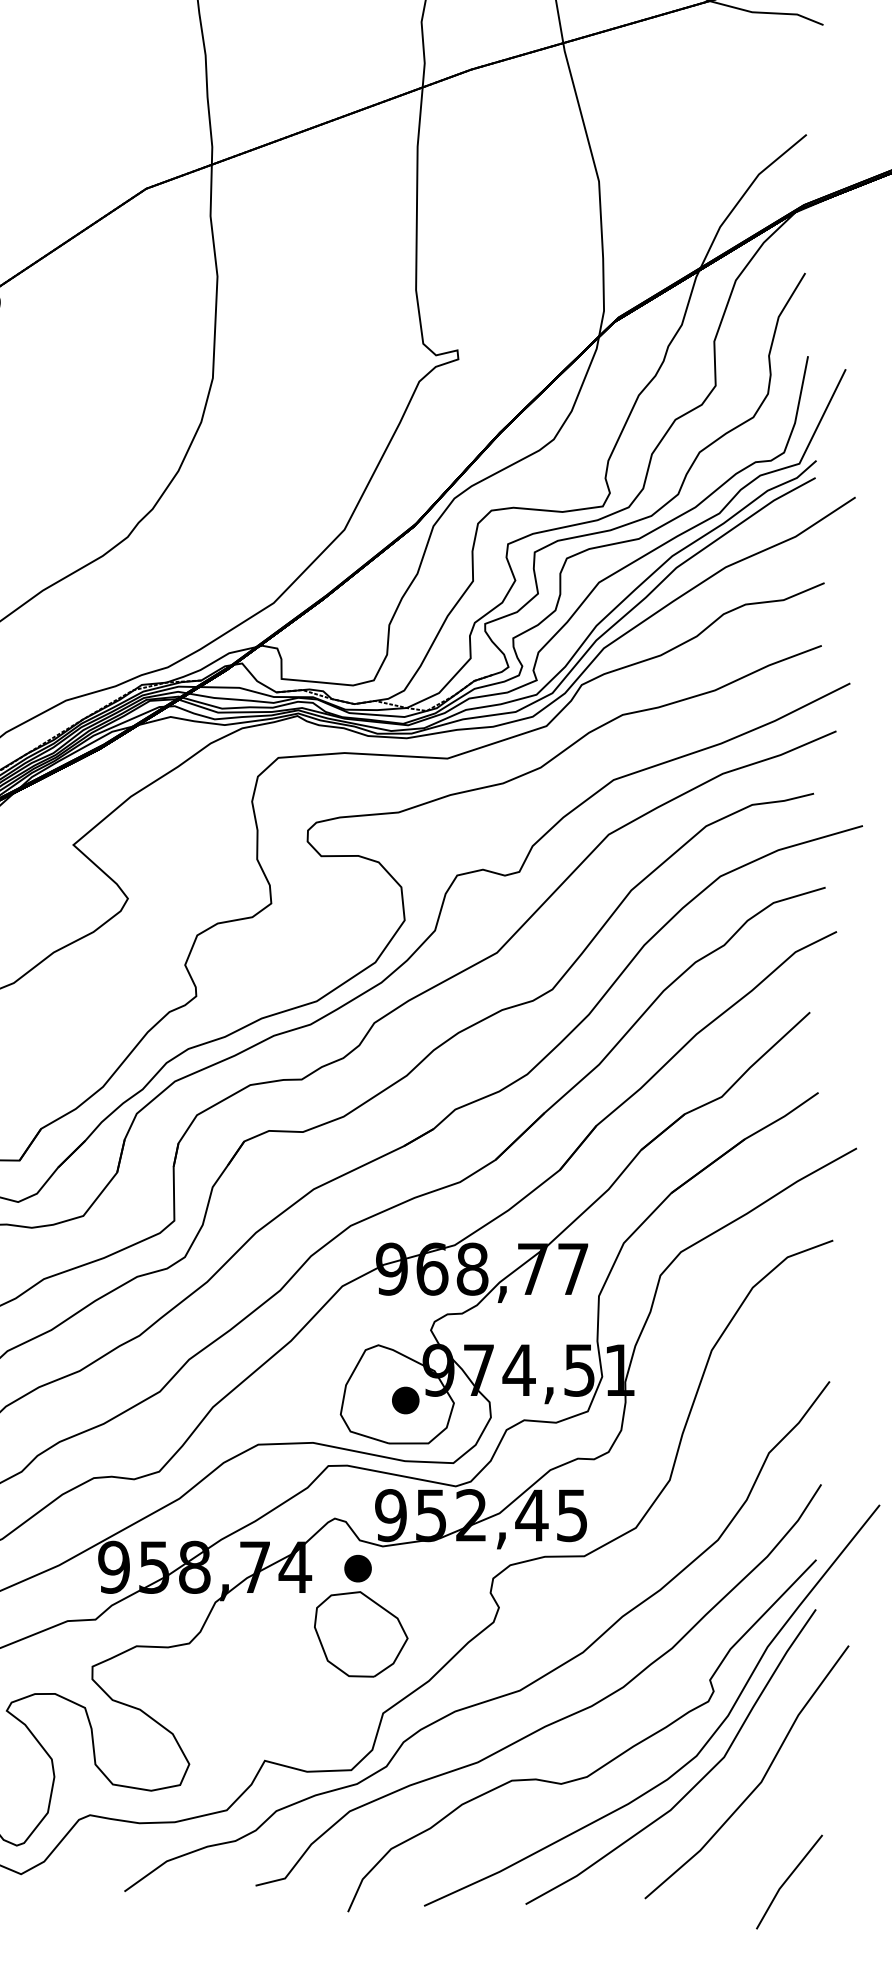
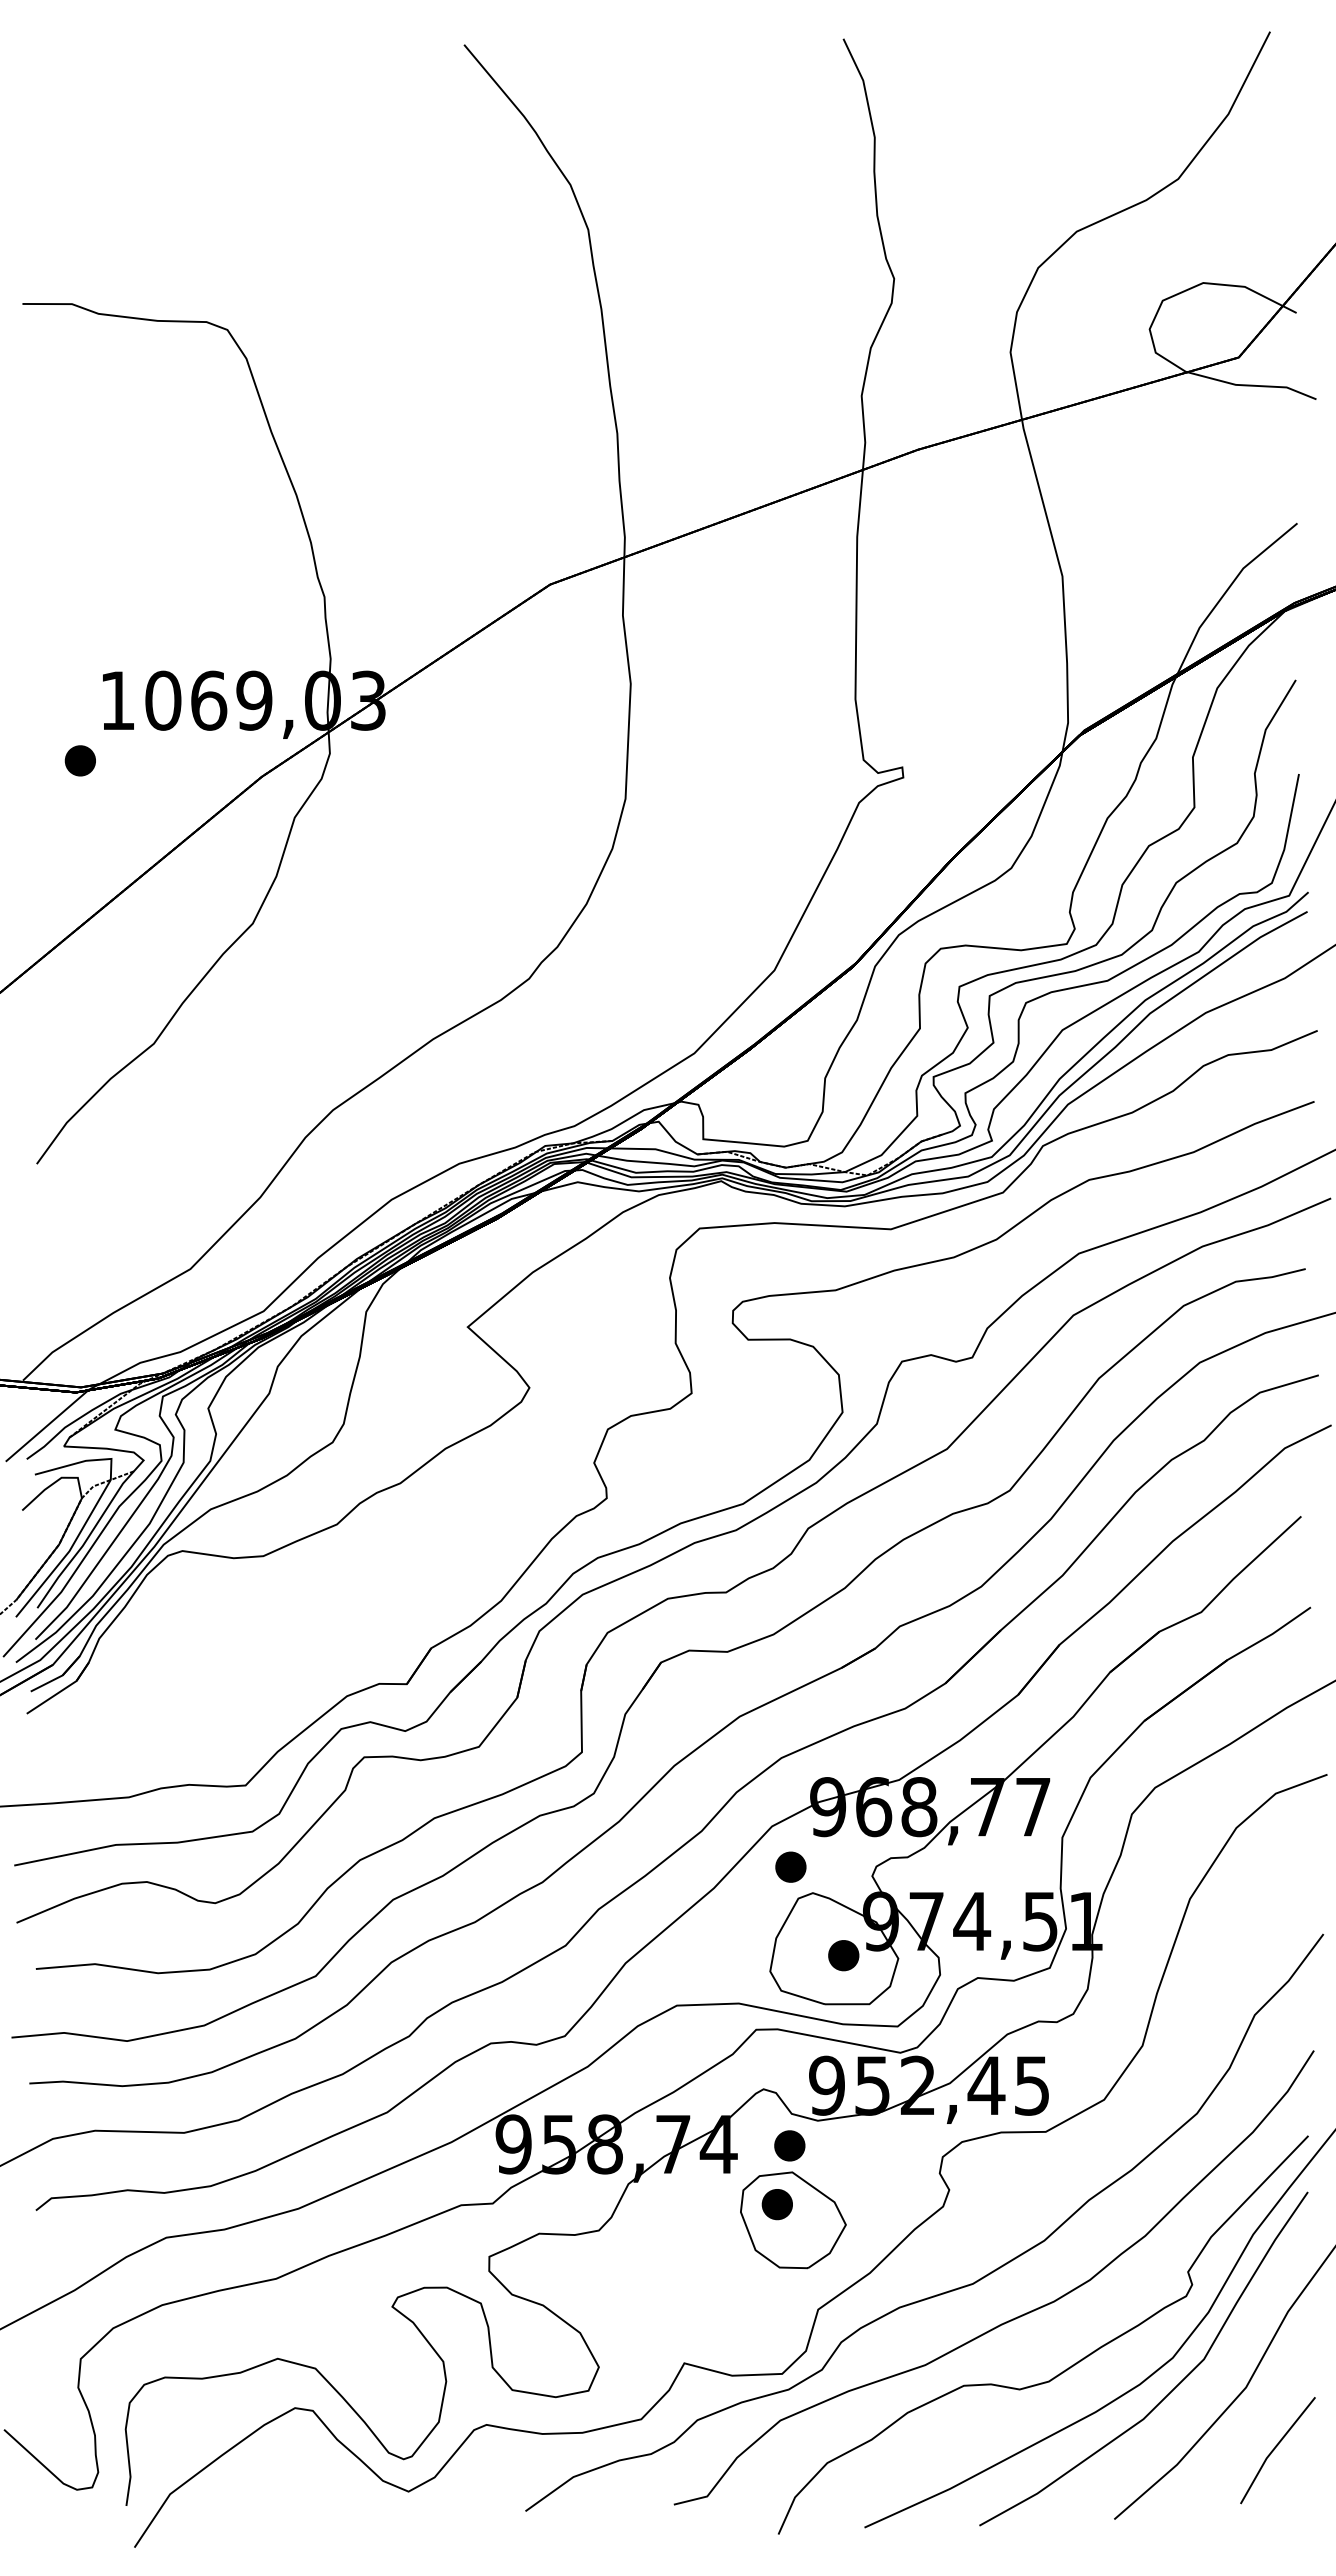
part: (358, 1321) -> (790, 1866), added
part: (346, 1620) -> (776, 2204), added
part: (789, 1882) -> (1277, 2450), moved

